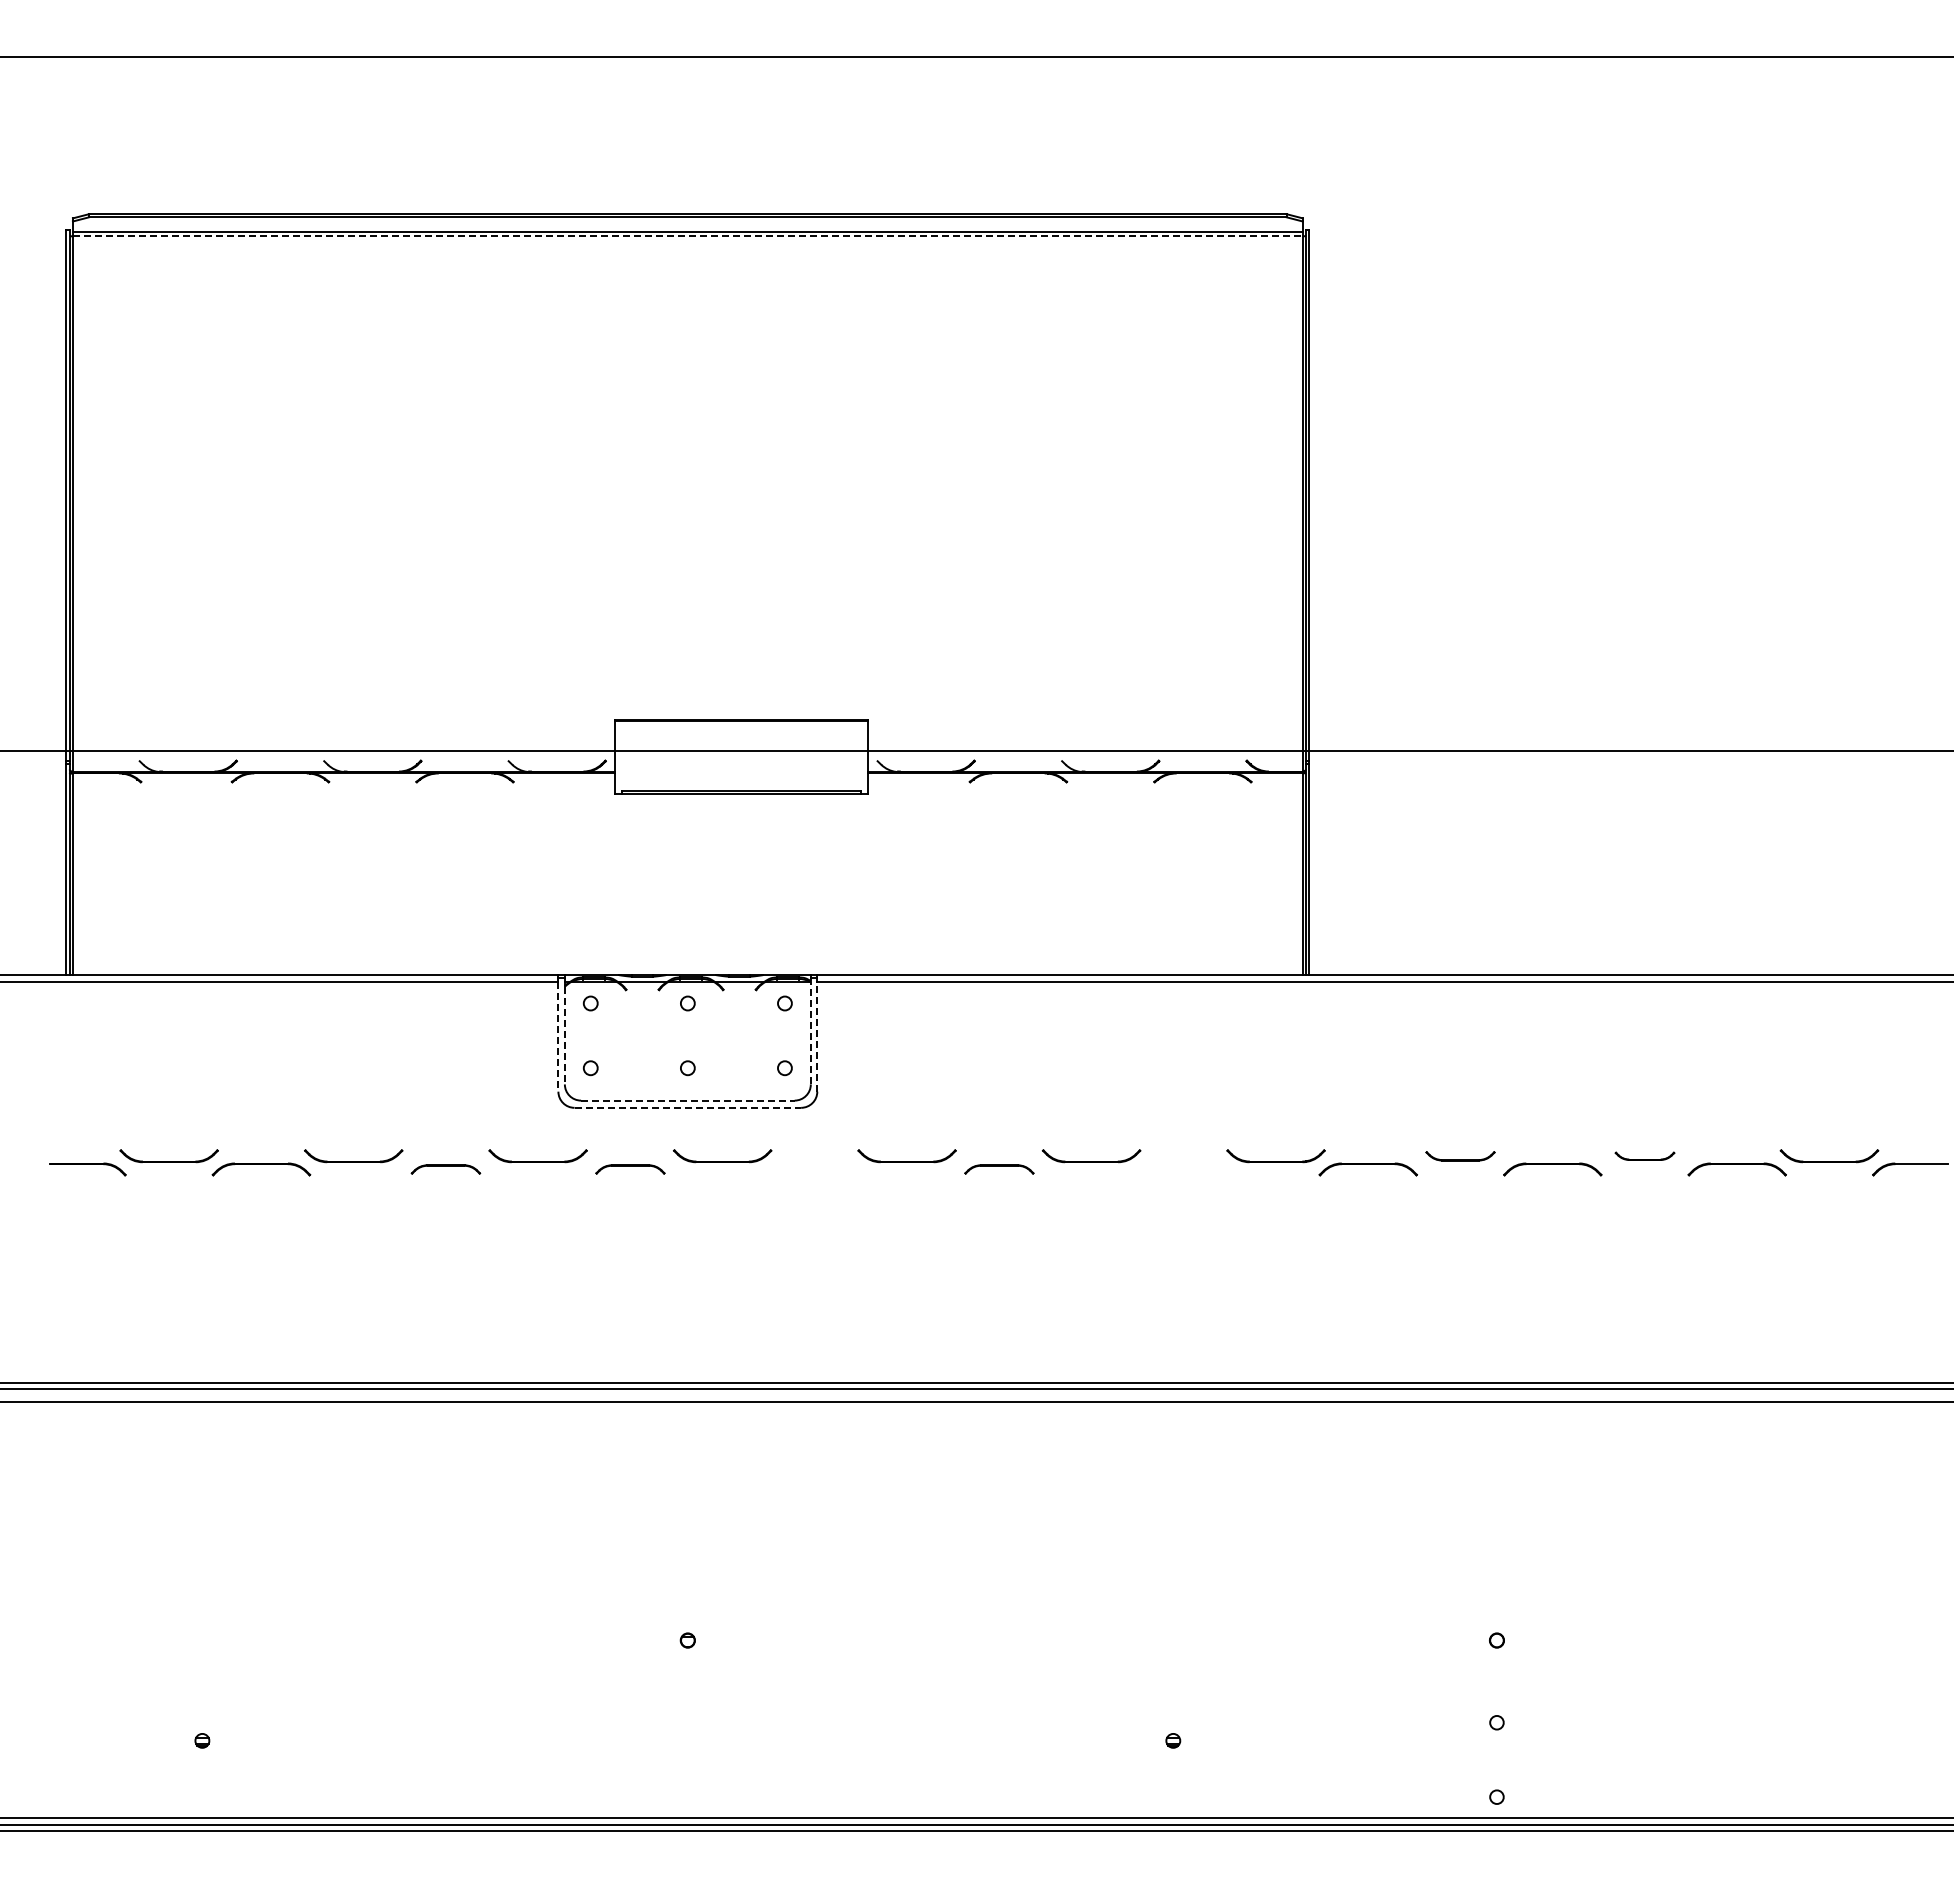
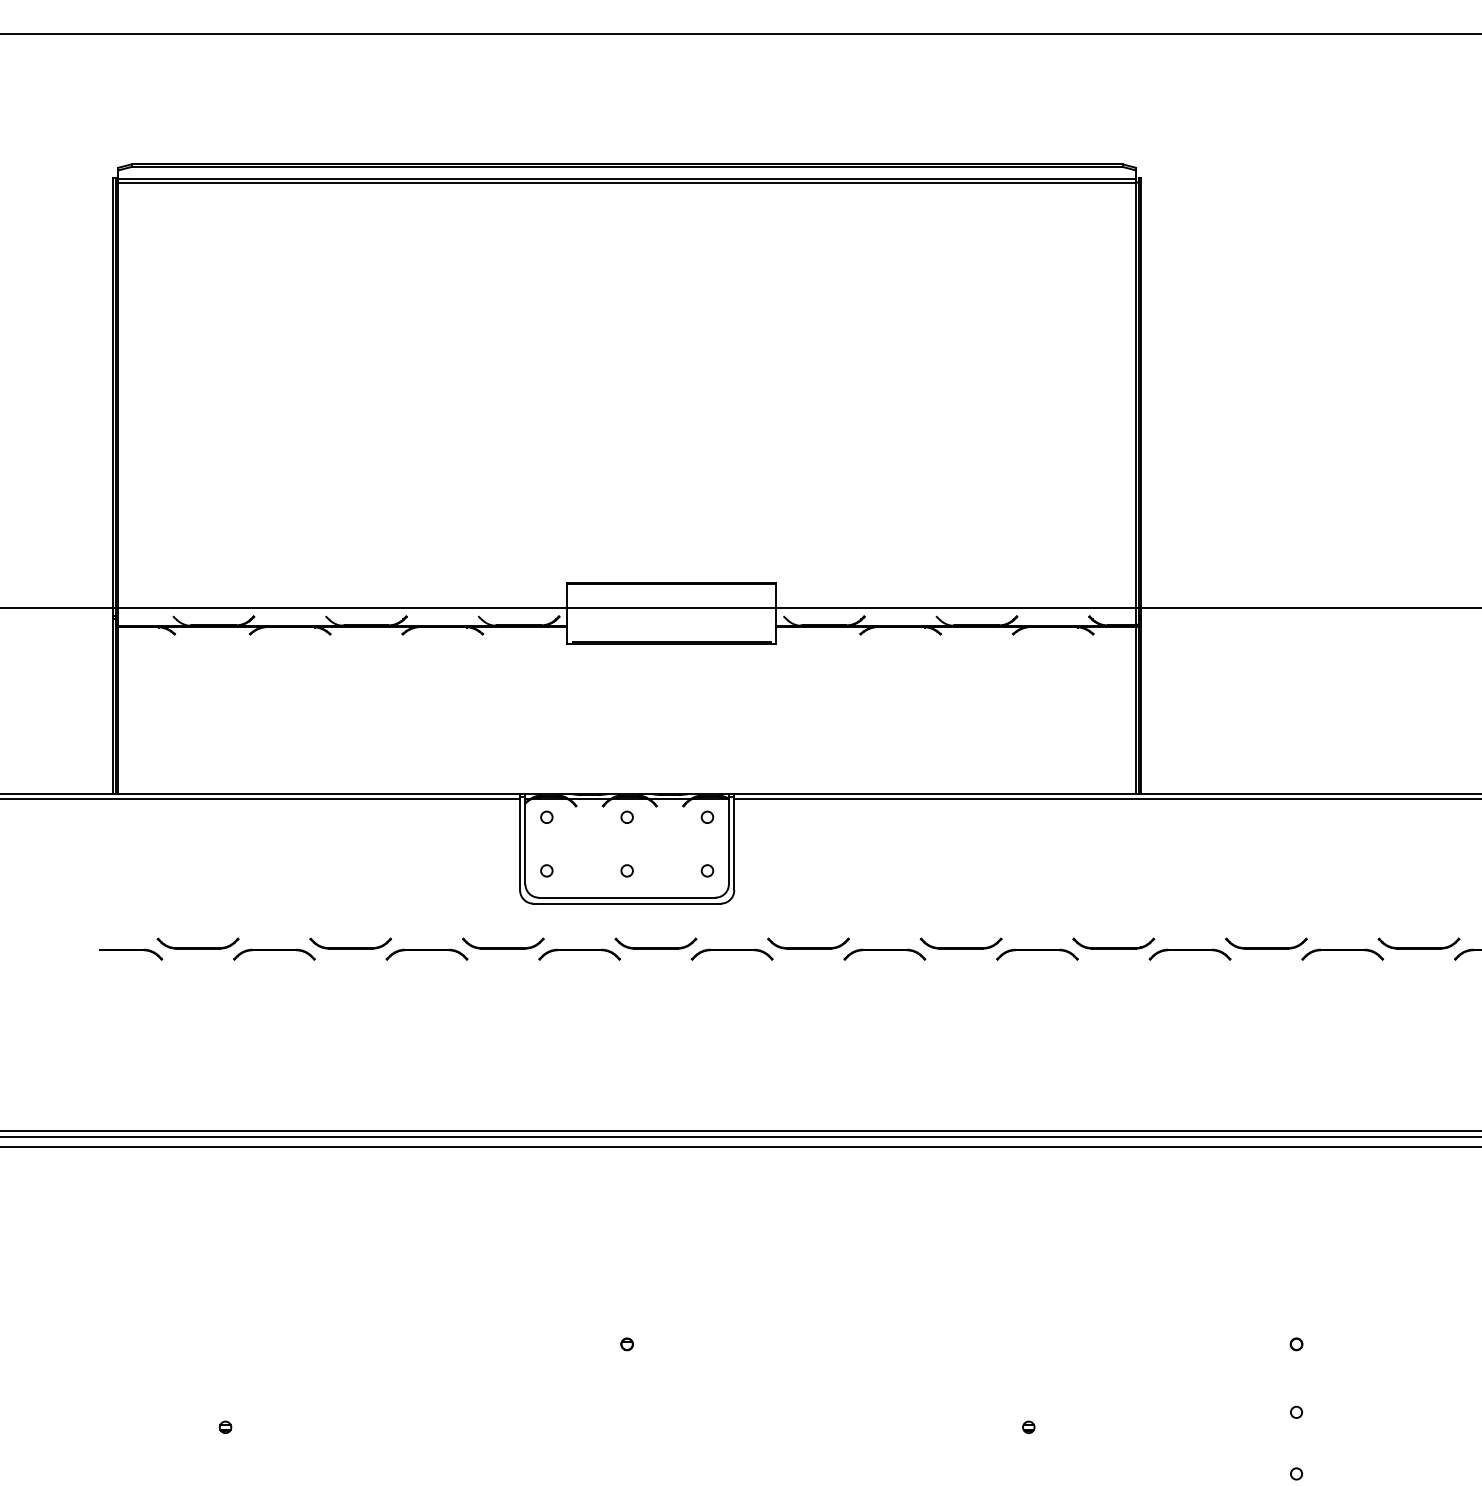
line: (687, 236) -> (626, 182), dashed -> solid
line: (810, 1032) -> (728, 841), dashed -> solid
line: (564, 1035) -> (525, 843), dashed -> solid
line: (817, 1036) -> (734, 844), dashed -> solid
line: (558, 1037) -> (520, 845), dashed -> solid
line: (687, 1100) -> (626, 897), dashed -> solid
line: (688, 1107) -> (627, 903), dashed -> solid
part: (1460, 1156) -> (1266, 943), size x1.43
part: (1644, 1156) -> (1418, 943), size x1.67
part: (445, 1169) -> (426, 954), size x1.43
part: (630, 1169) -> (579, 954), size x1.43
part: (814, 1169) -> (731, 954), added
part: (999, 1169) -> (884, 954), size x1.43
part: (1183, 1169) -> (1037, 954), added

